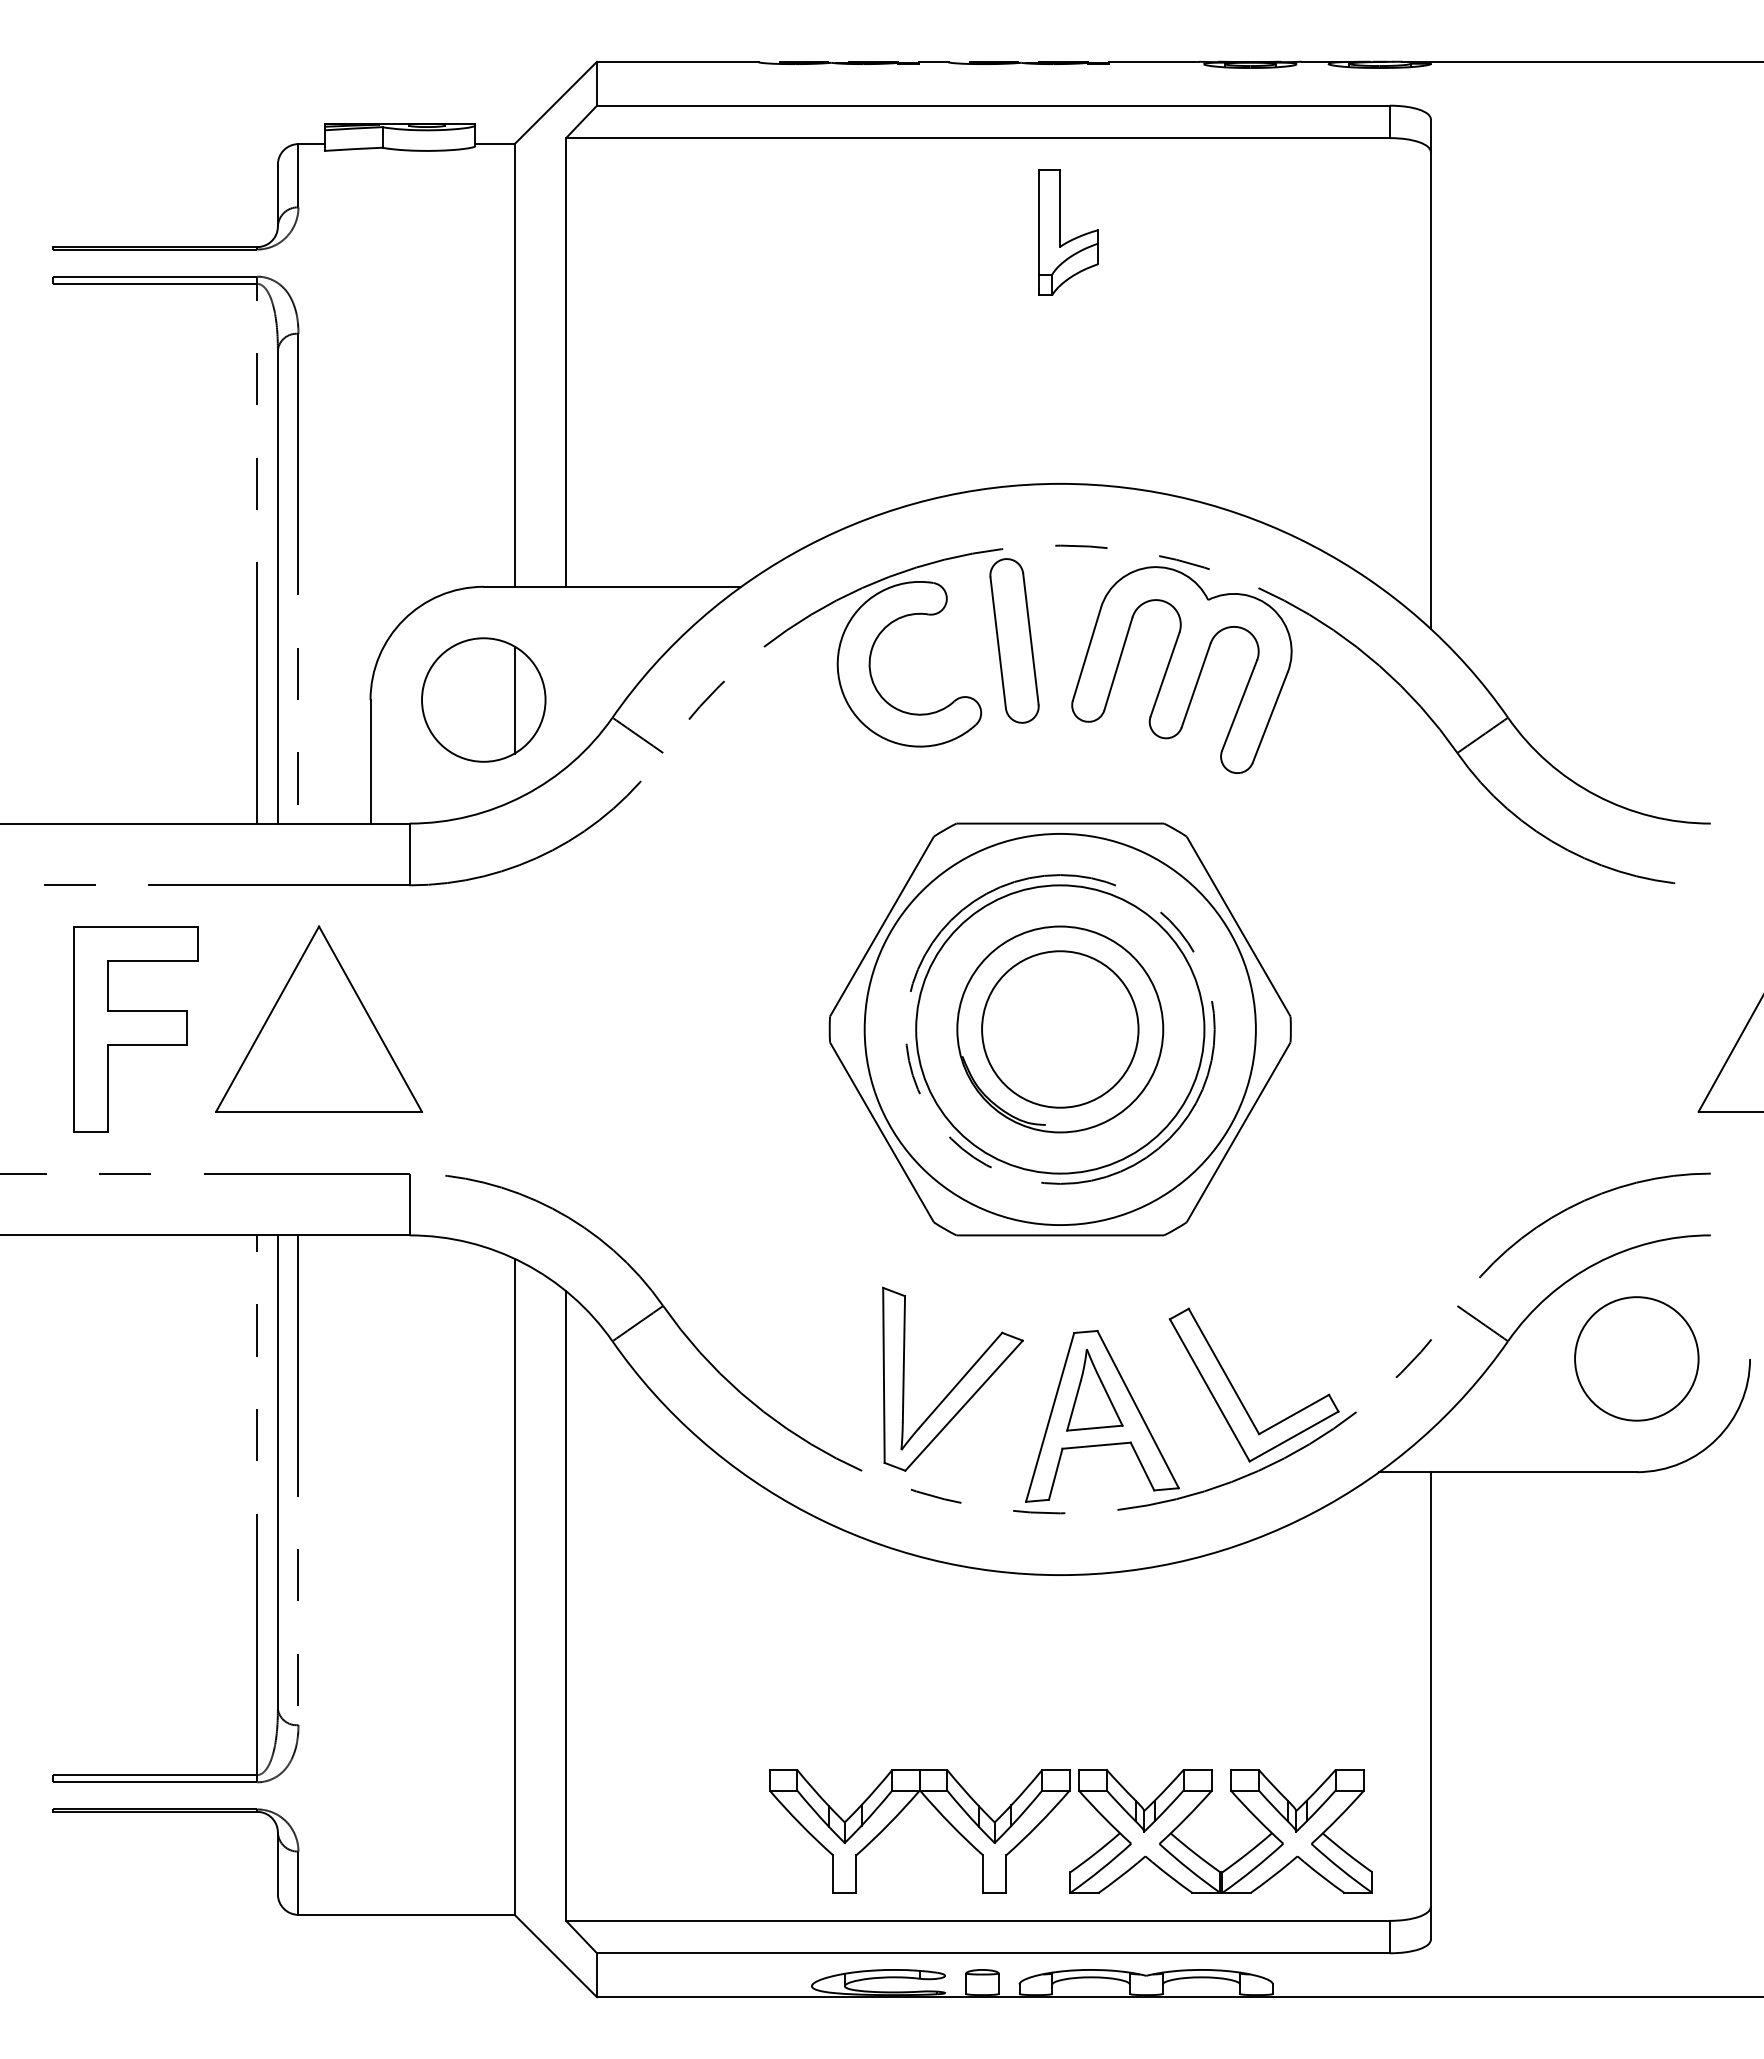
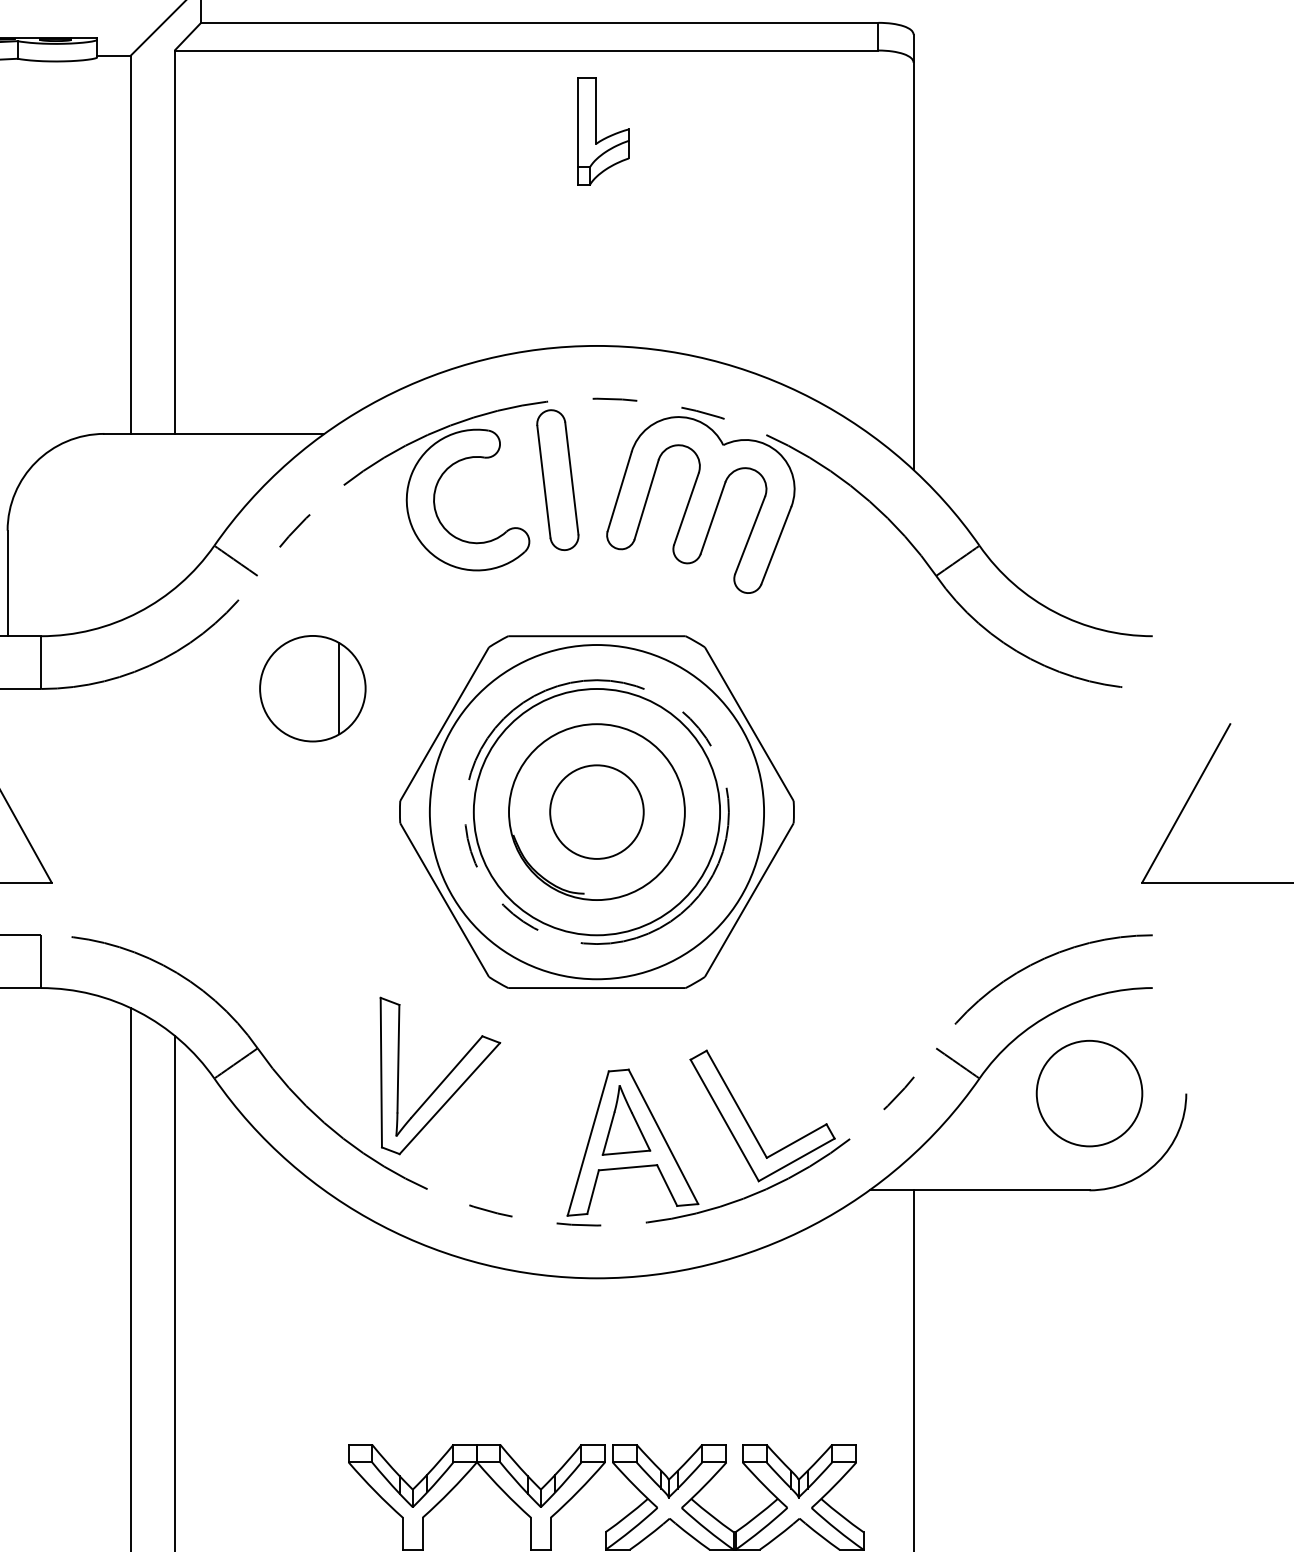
part: (483, 699) -> (312, 688), moved
circle: (1060, 1029) -> (597, 812), size x0.7
part: (957, 1382) -> (444, 1078), moved

